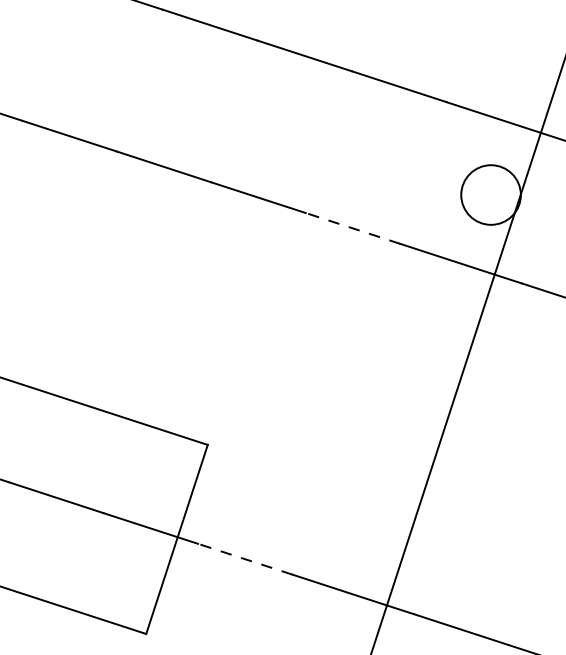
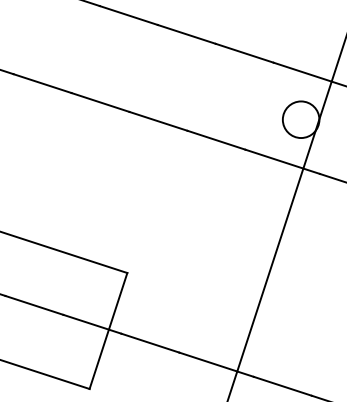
line: (351, 228) -> (215, 140), dashed -> solid
line: (243, 558) -> (149, 342), dashed -> solid

